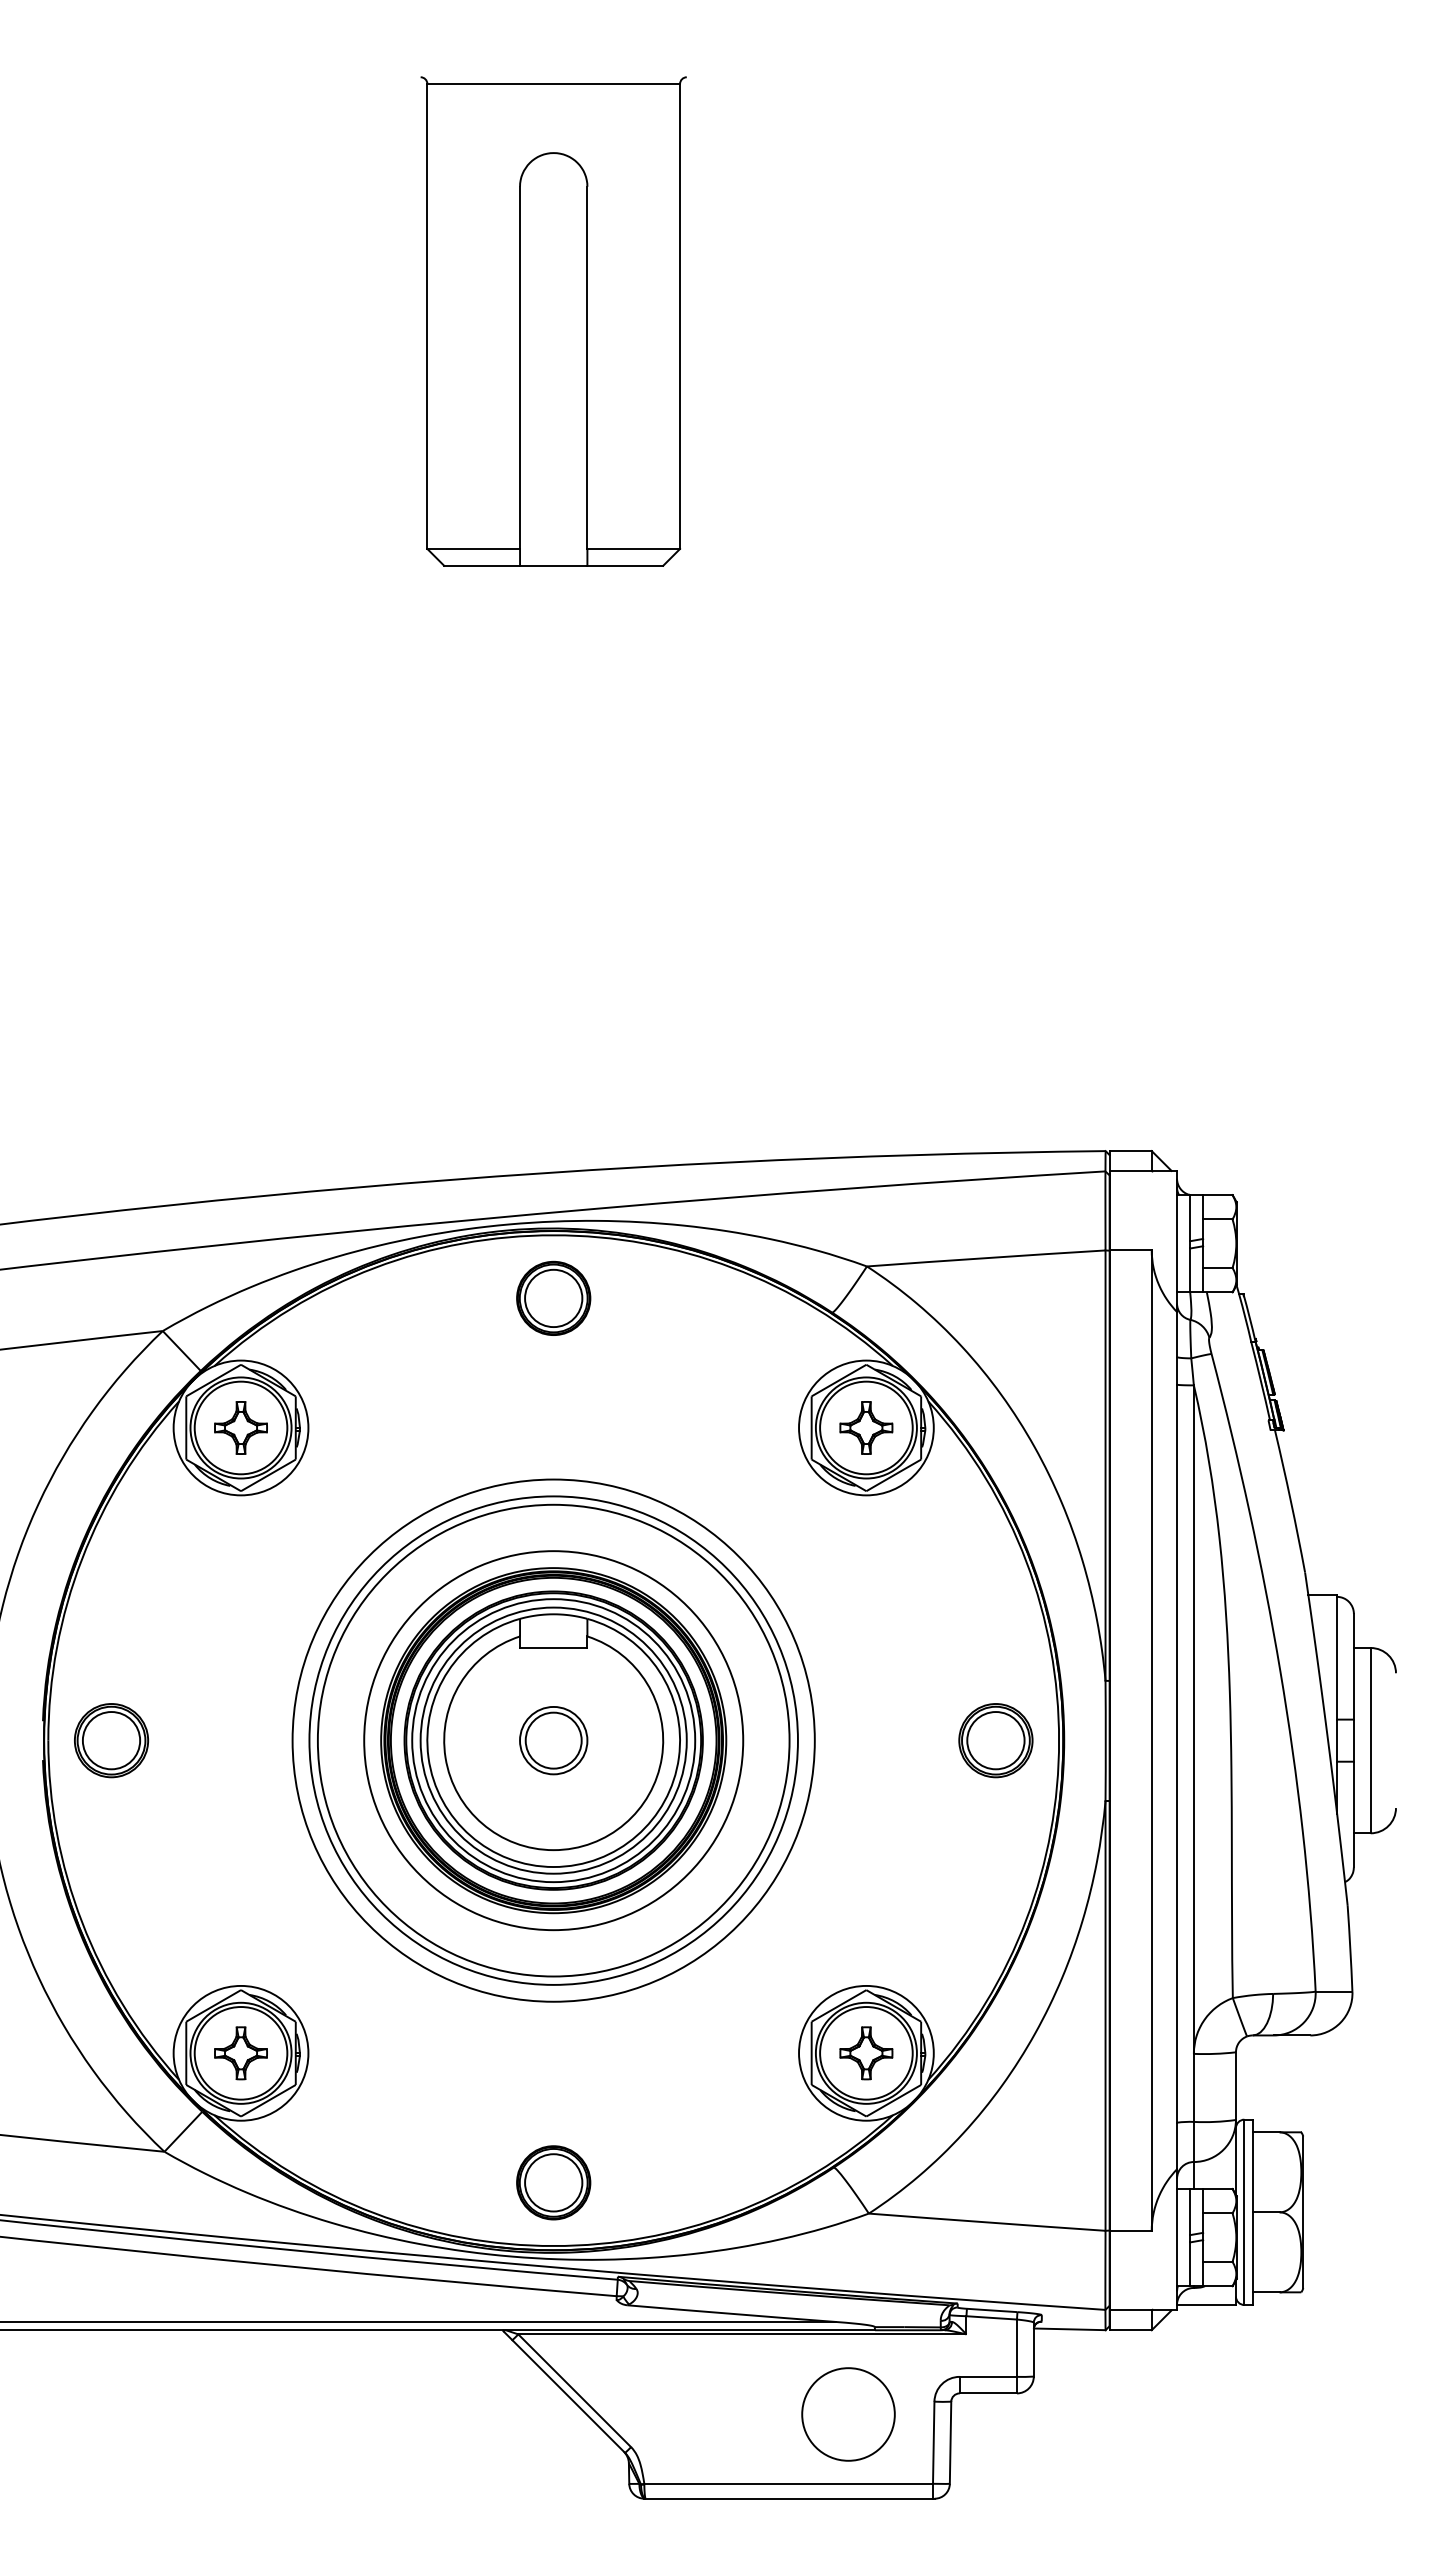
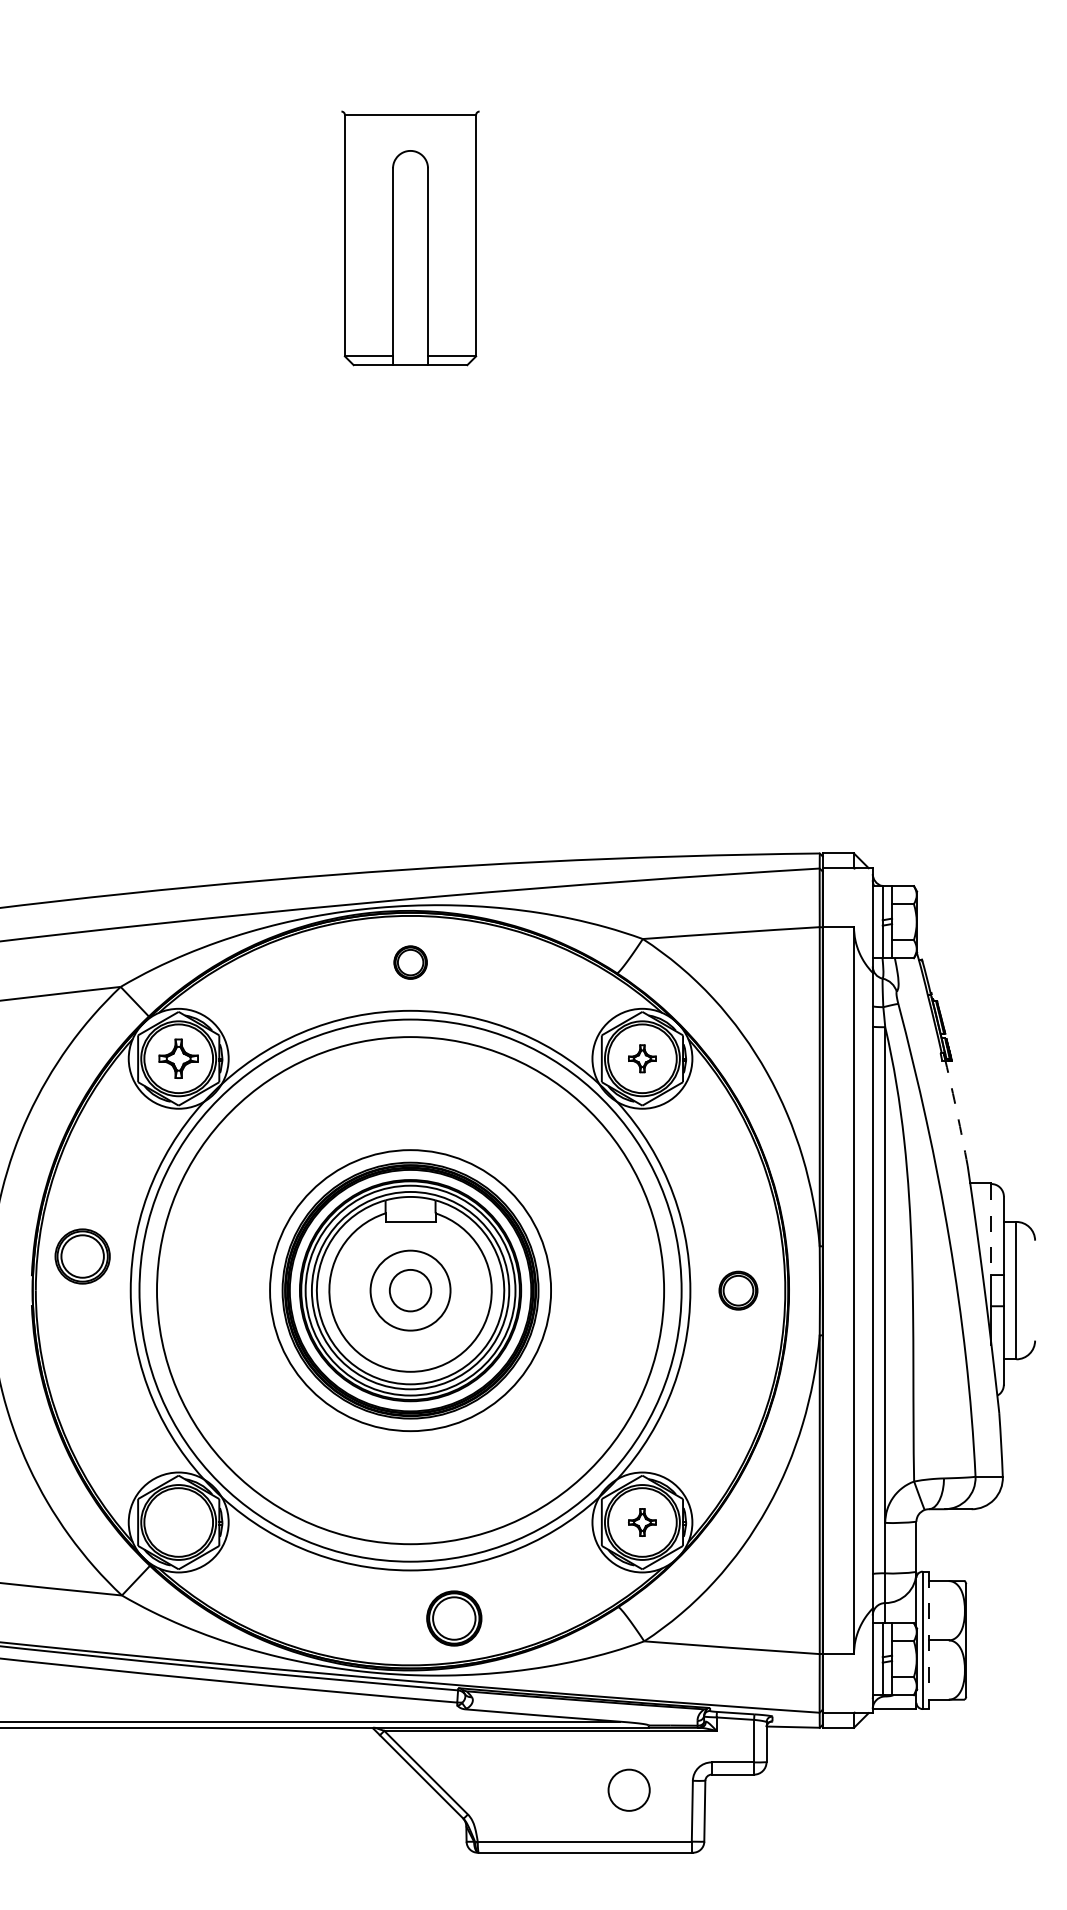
part: (553, 321) -> (410, 238), size x0.7
part: (553, 1297) -> (410, 962), size x0.6
part: (866, 1427) -> (642, 1058), size x0.7
arc: (1290, 1501) -> (956, 1113), solid -> dashed
line: (1337, 1658) -> (991, 1229), solid -> dashed
part: (111, 1740) -> (82, 1256), moved
circle: (553, 1740) -> (410, 1290), size x1.4
circle: (553, 1740) -> (410, 1290), size x1.4
circle: (553, 1740) -> (410, 1290), size x1.6
circle: (553, 1740) -> (410, 1290), size x1.6
part: (995, 1740) -> (738, 1290), size x0.7
part: (240, 2053) -> (178, 1522), removed
part: (866, 2053) -> (642, 1522), size x0.7
part: (553, 2182) -> (454, 1618), moved
line: (1252, 2212) -> (928, 1640), solid -> dashed
circle: (848, 2414) -> (629, 1790), size x0.6

